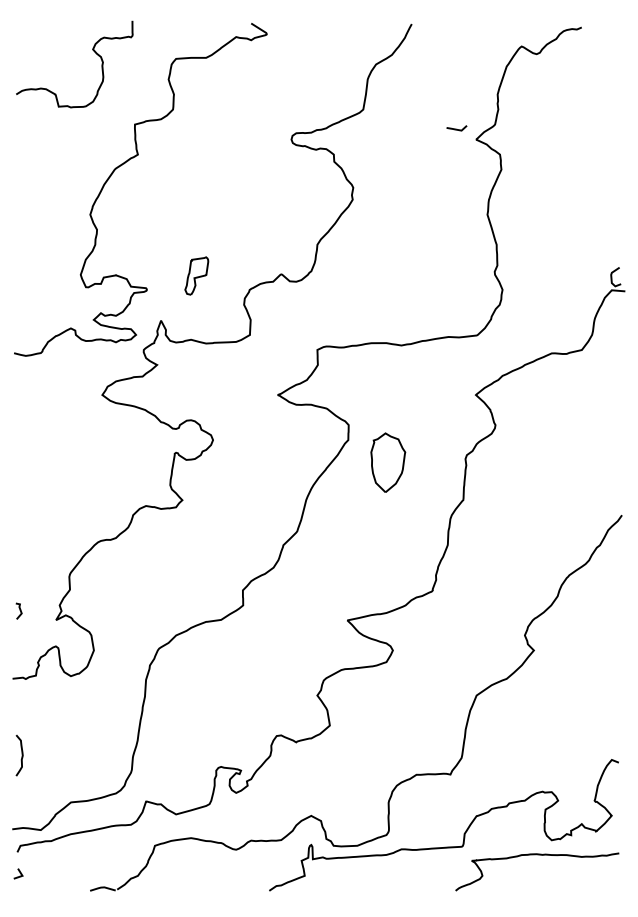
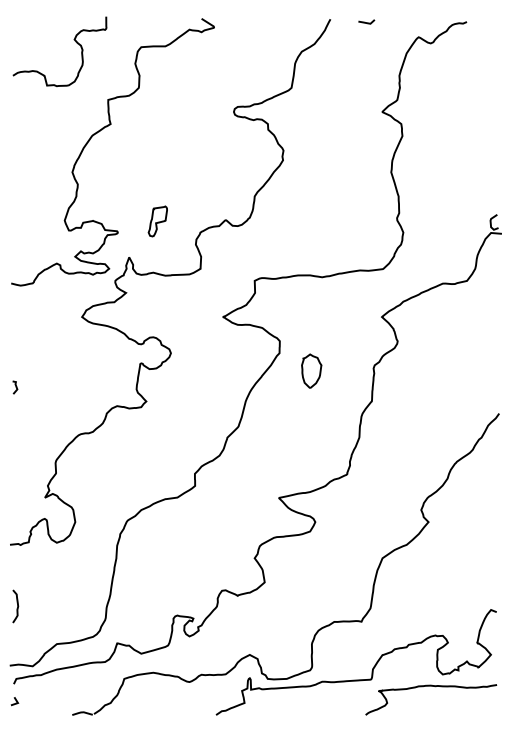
line: (456, 129) -> (366, 22), moved
part: (388, 461) -> (311, 370), size x0.71
line: (19, 611) -> (15, 387), moved

